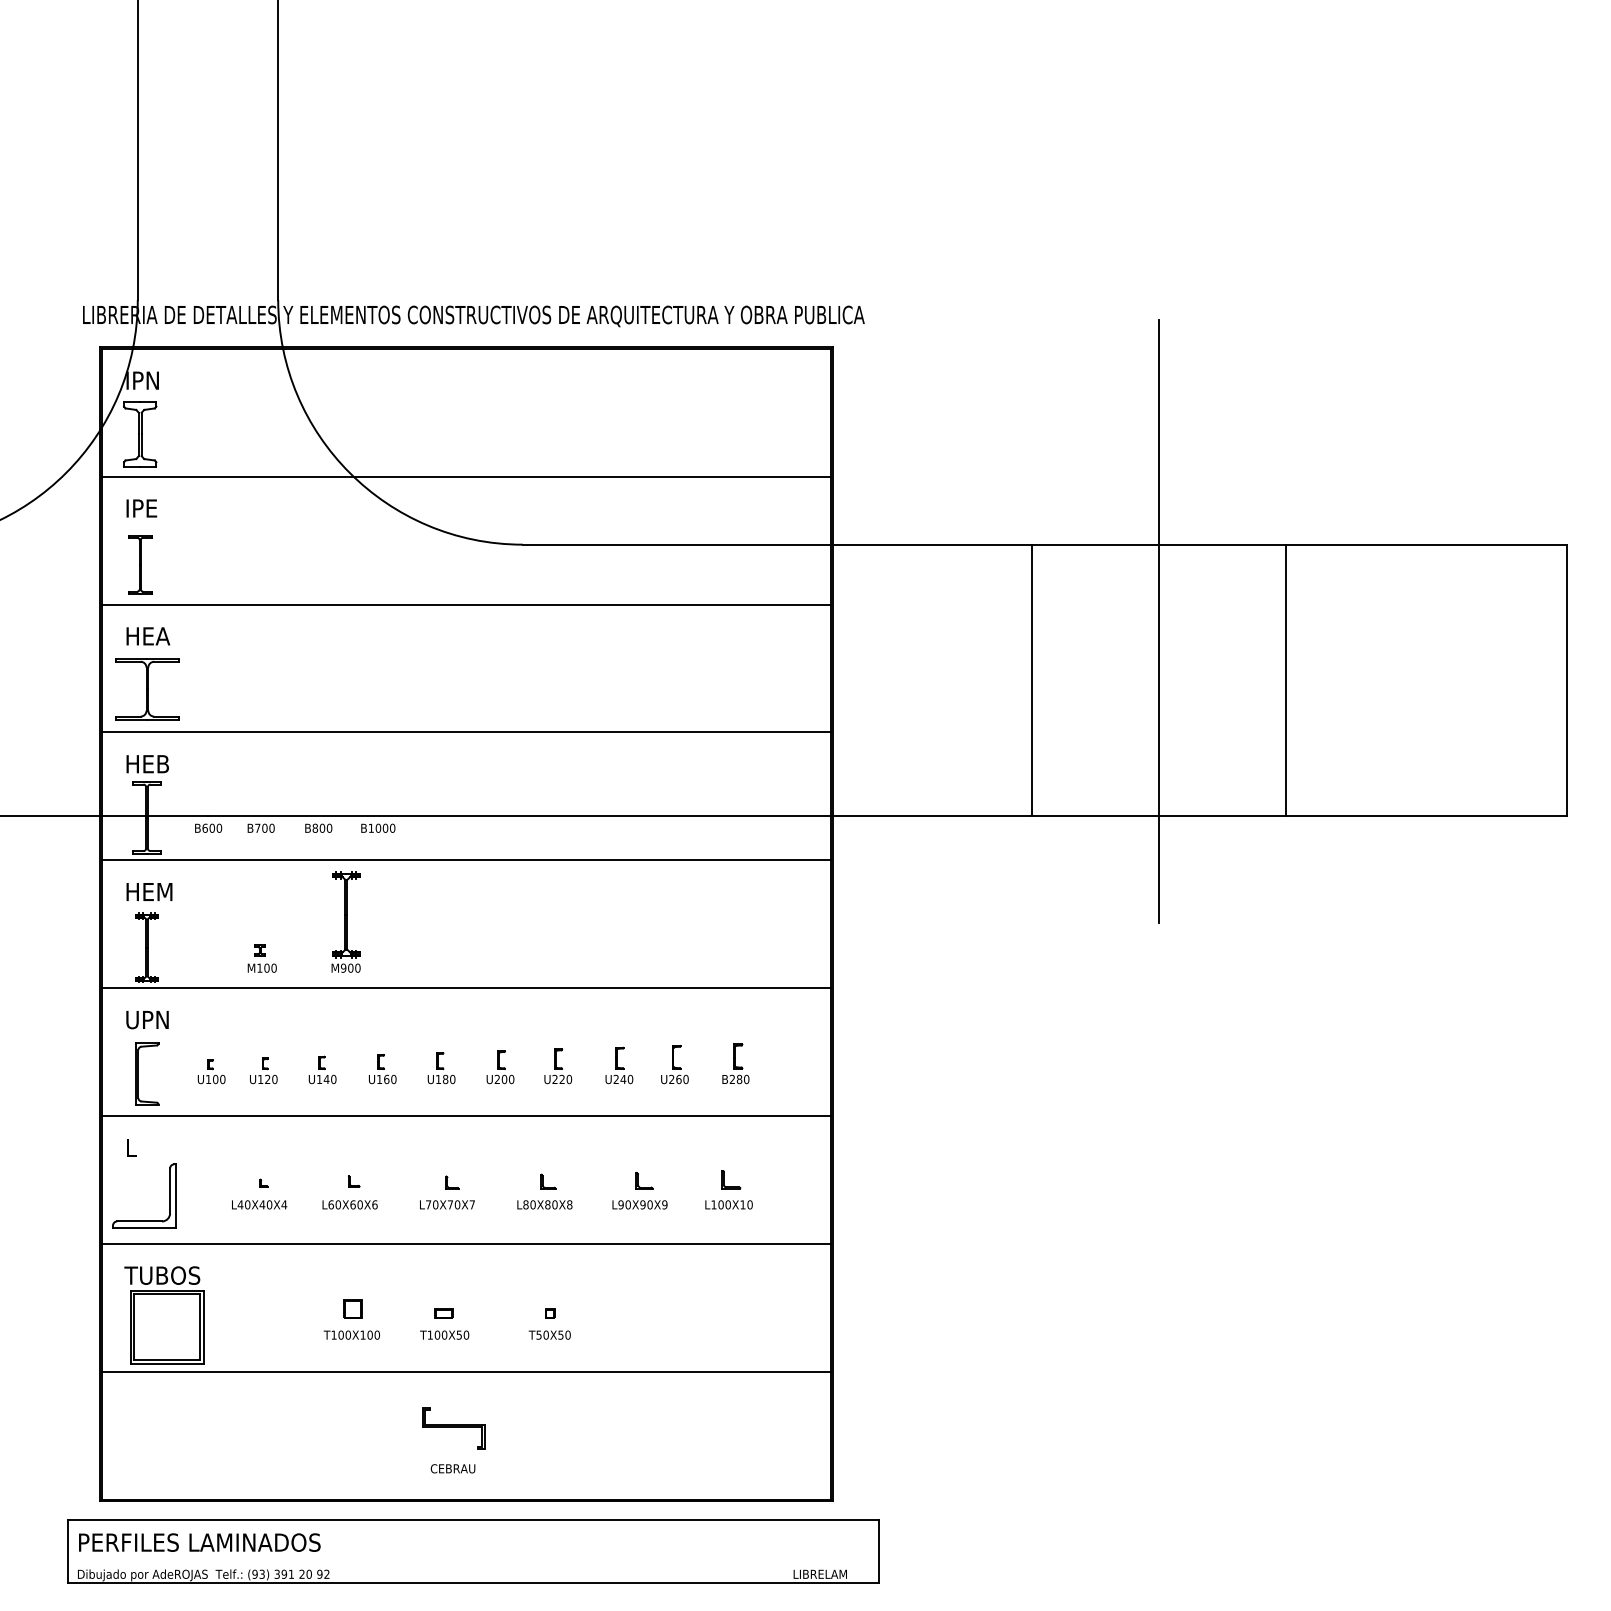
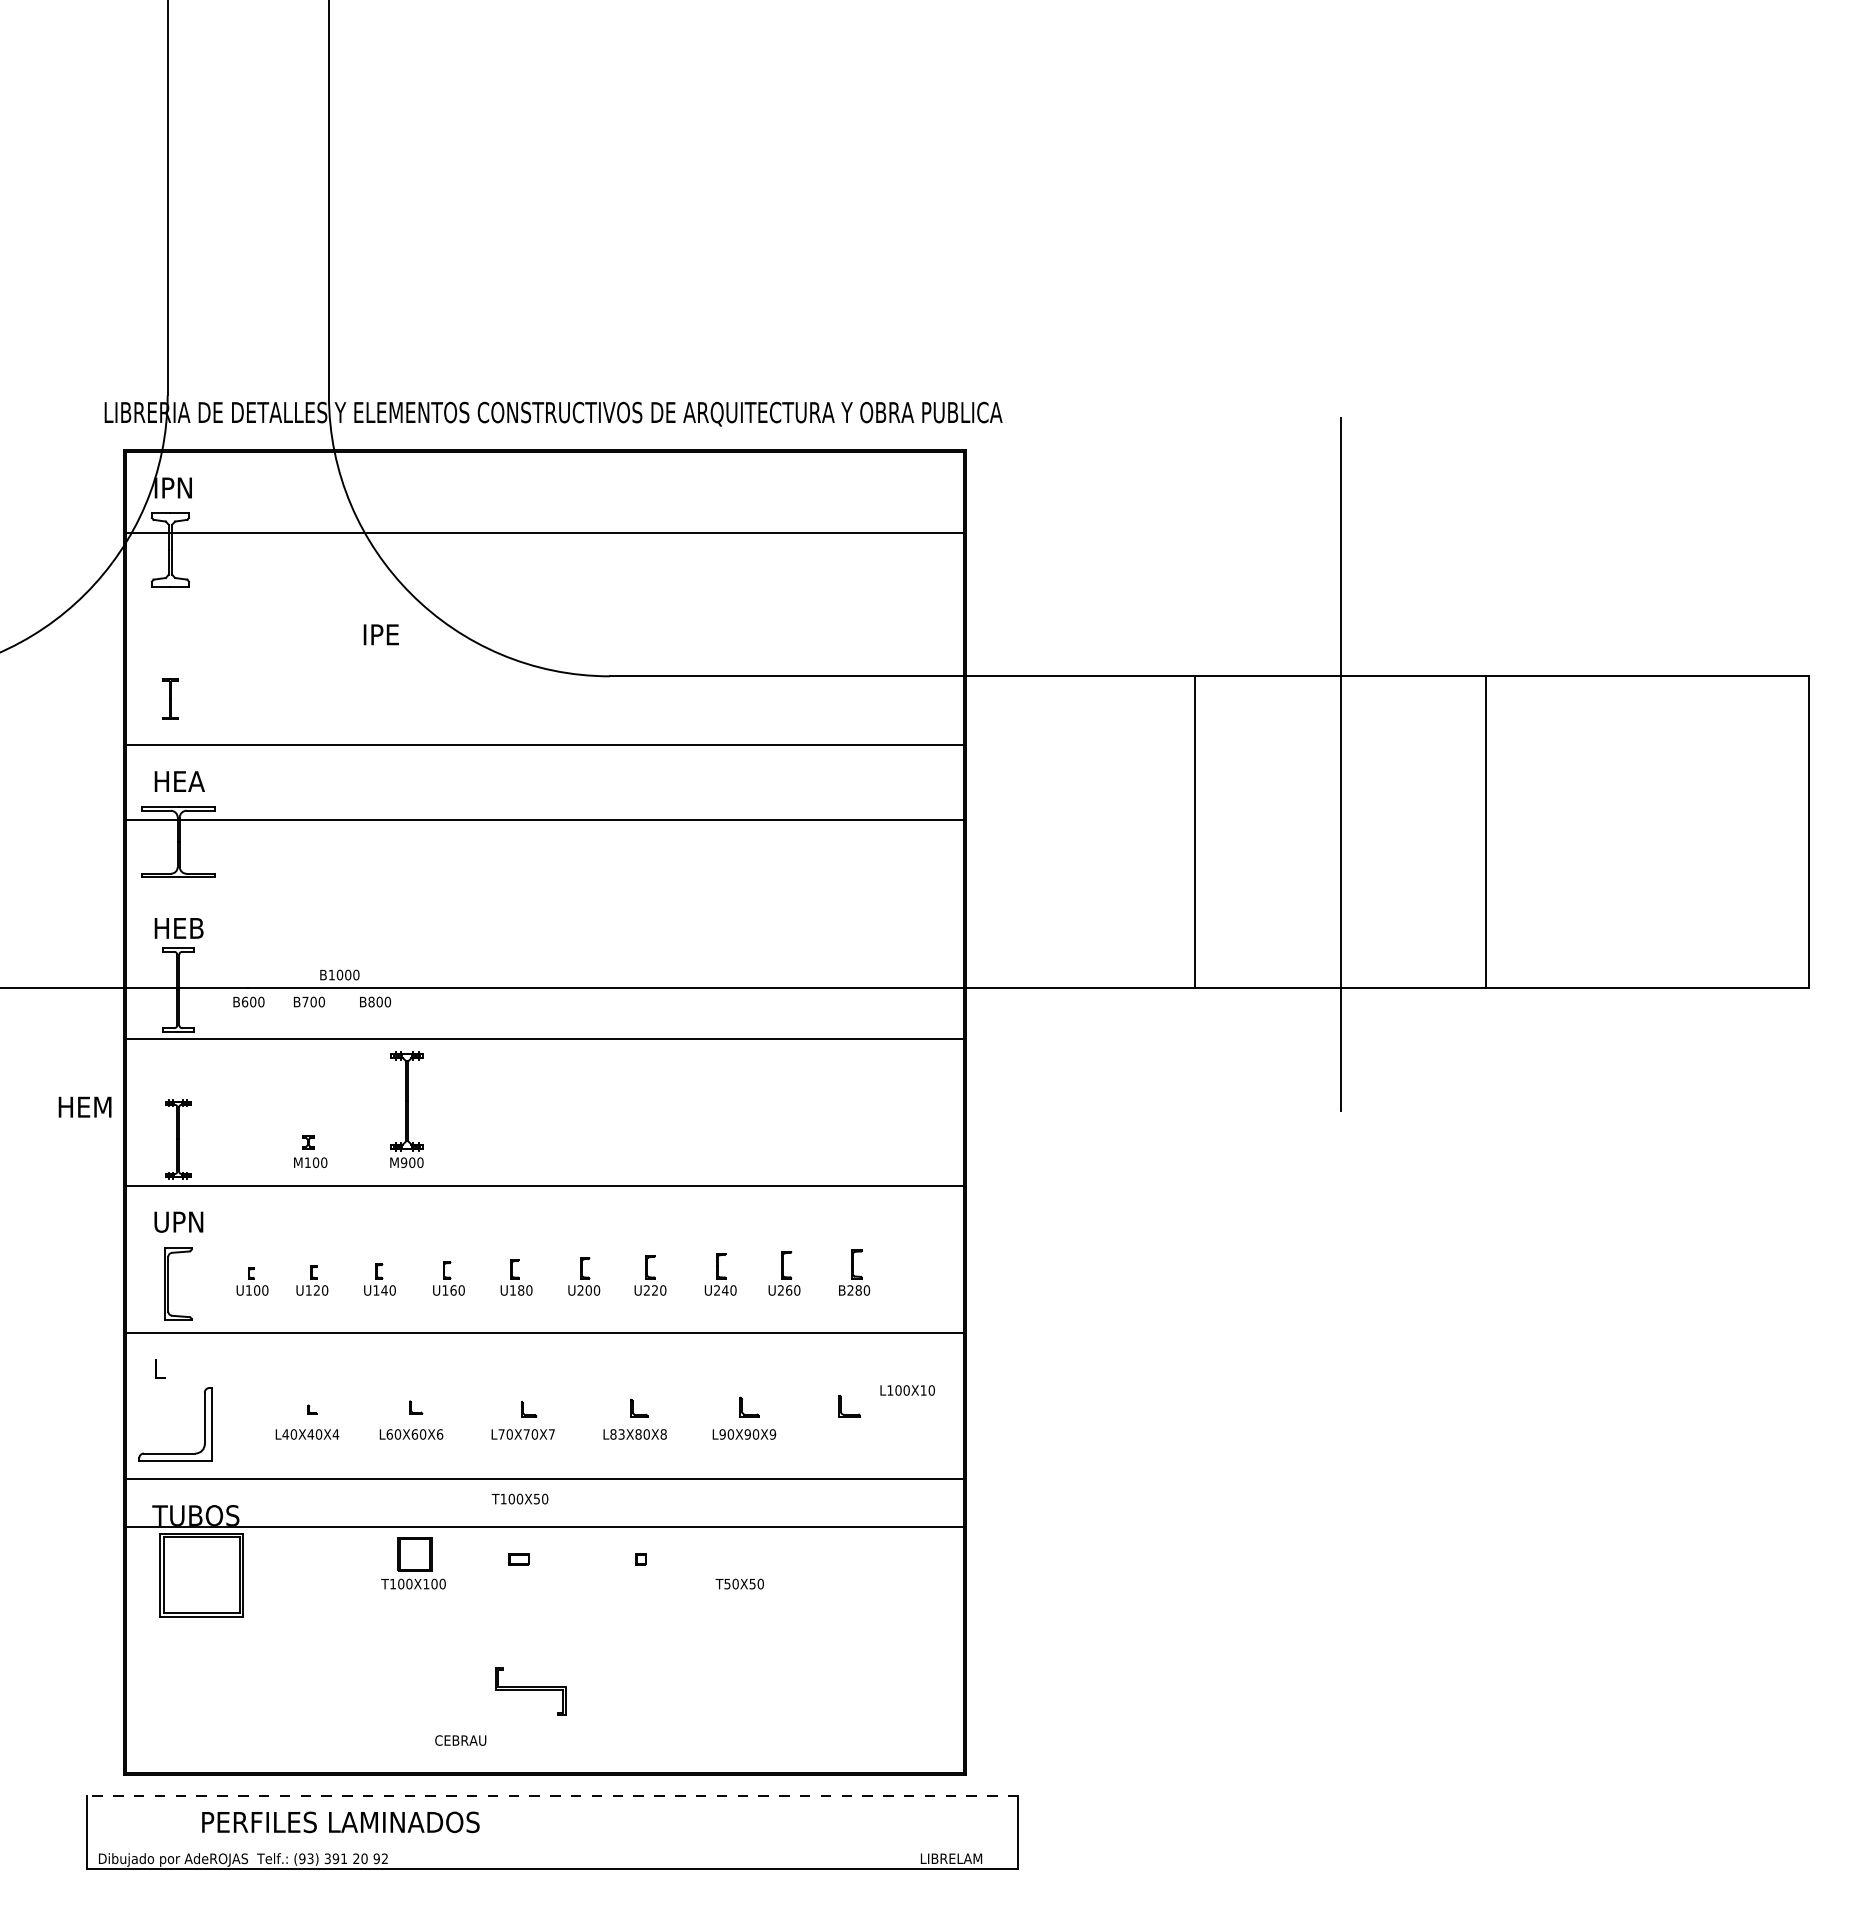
line: (465, 476) -> (544, 533), moved
text: (141, 508) -> (380, 634), moved
part: (140, 564) -> (170, 699), size x0.6
line: (465, 732) -> (544, 820), moved
text: (377, 827) -> (339, 974), moved
text: (148, 891) -> (84, 1106), moved
text: (532, 1204) -> (621, 1434), L80X80X8 -> L83X80X8
text: (728, 1204) -> (907, 1390), moved
part: (352, 1309) -> (414, 1554), size x1.6
text: (444, 1334) -> (519, 1498), moved
text: (549, 1334) -> (739, 1583), moved
line: (465, 1372) -> (544, 1527), moved
text: (452, 1468) -> (460, 1740), moved
line: (472, 1520) -> (552, 1796), solid -> dashed
text: (199, 1542) -> (340, 1822), moved

